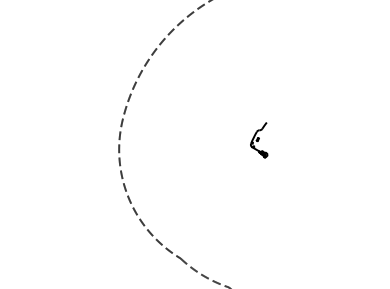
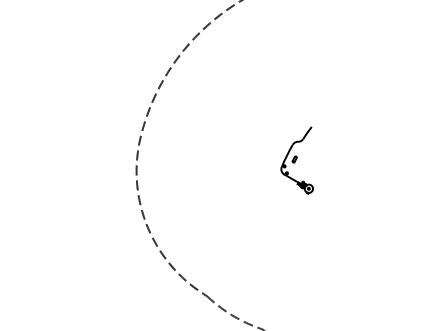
part: (258, 139) -> (296, 159), size x1.67

